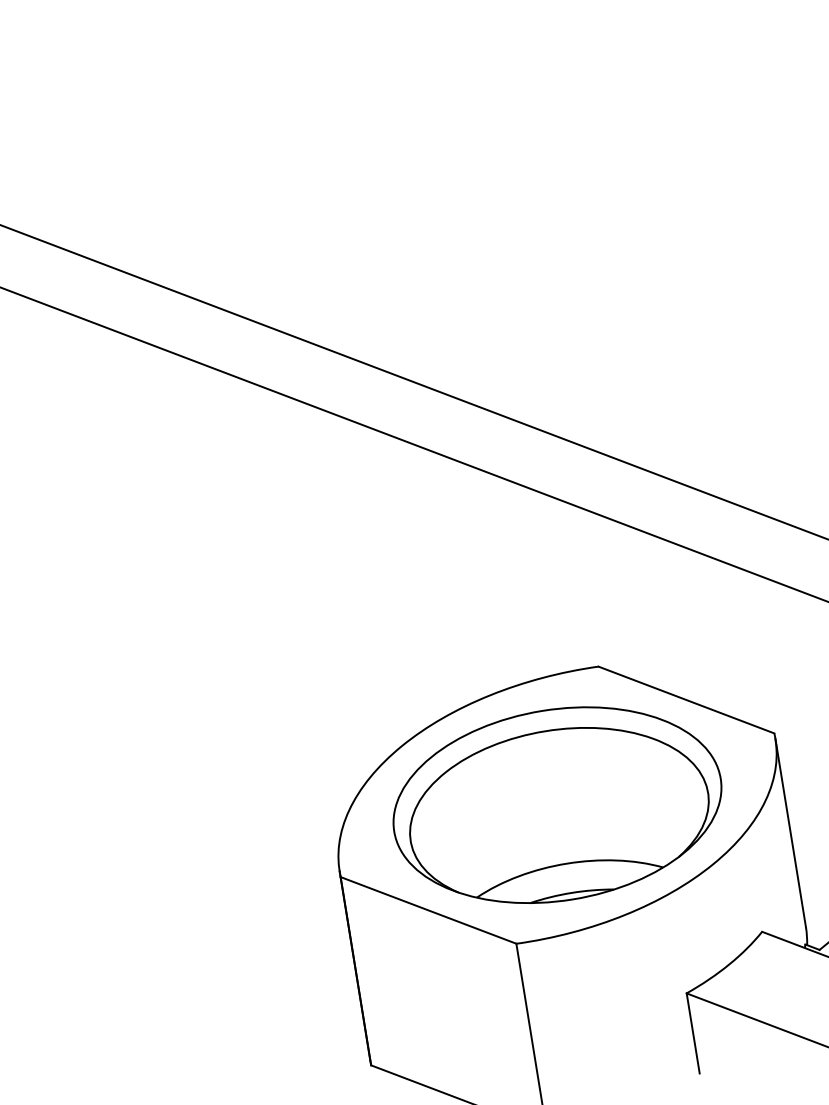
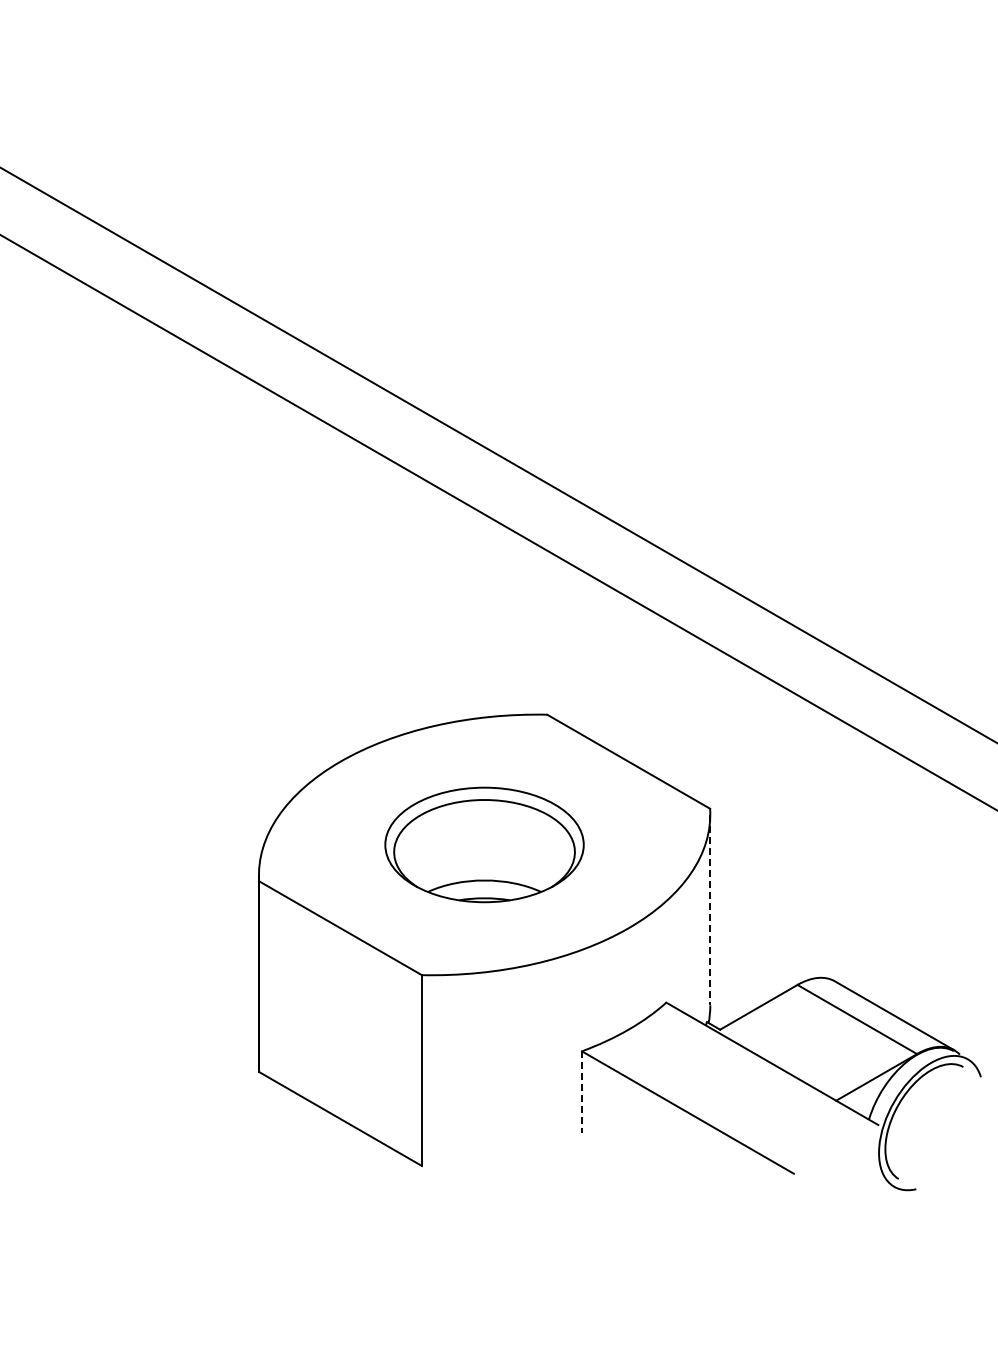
part: (557, 804) -> (484, 844), size x0.6
line: (790, 833) -> (710, 910), solid -> dashed
line: (693, 1032) -> (582, 1091), solid -> dashed

